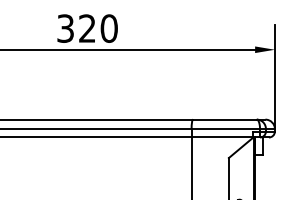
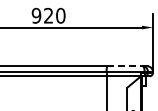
text: (65, 28) -> (36, 15), 320 -> 920
line: (225, 119) -> (125, 66), solid -> dashed

